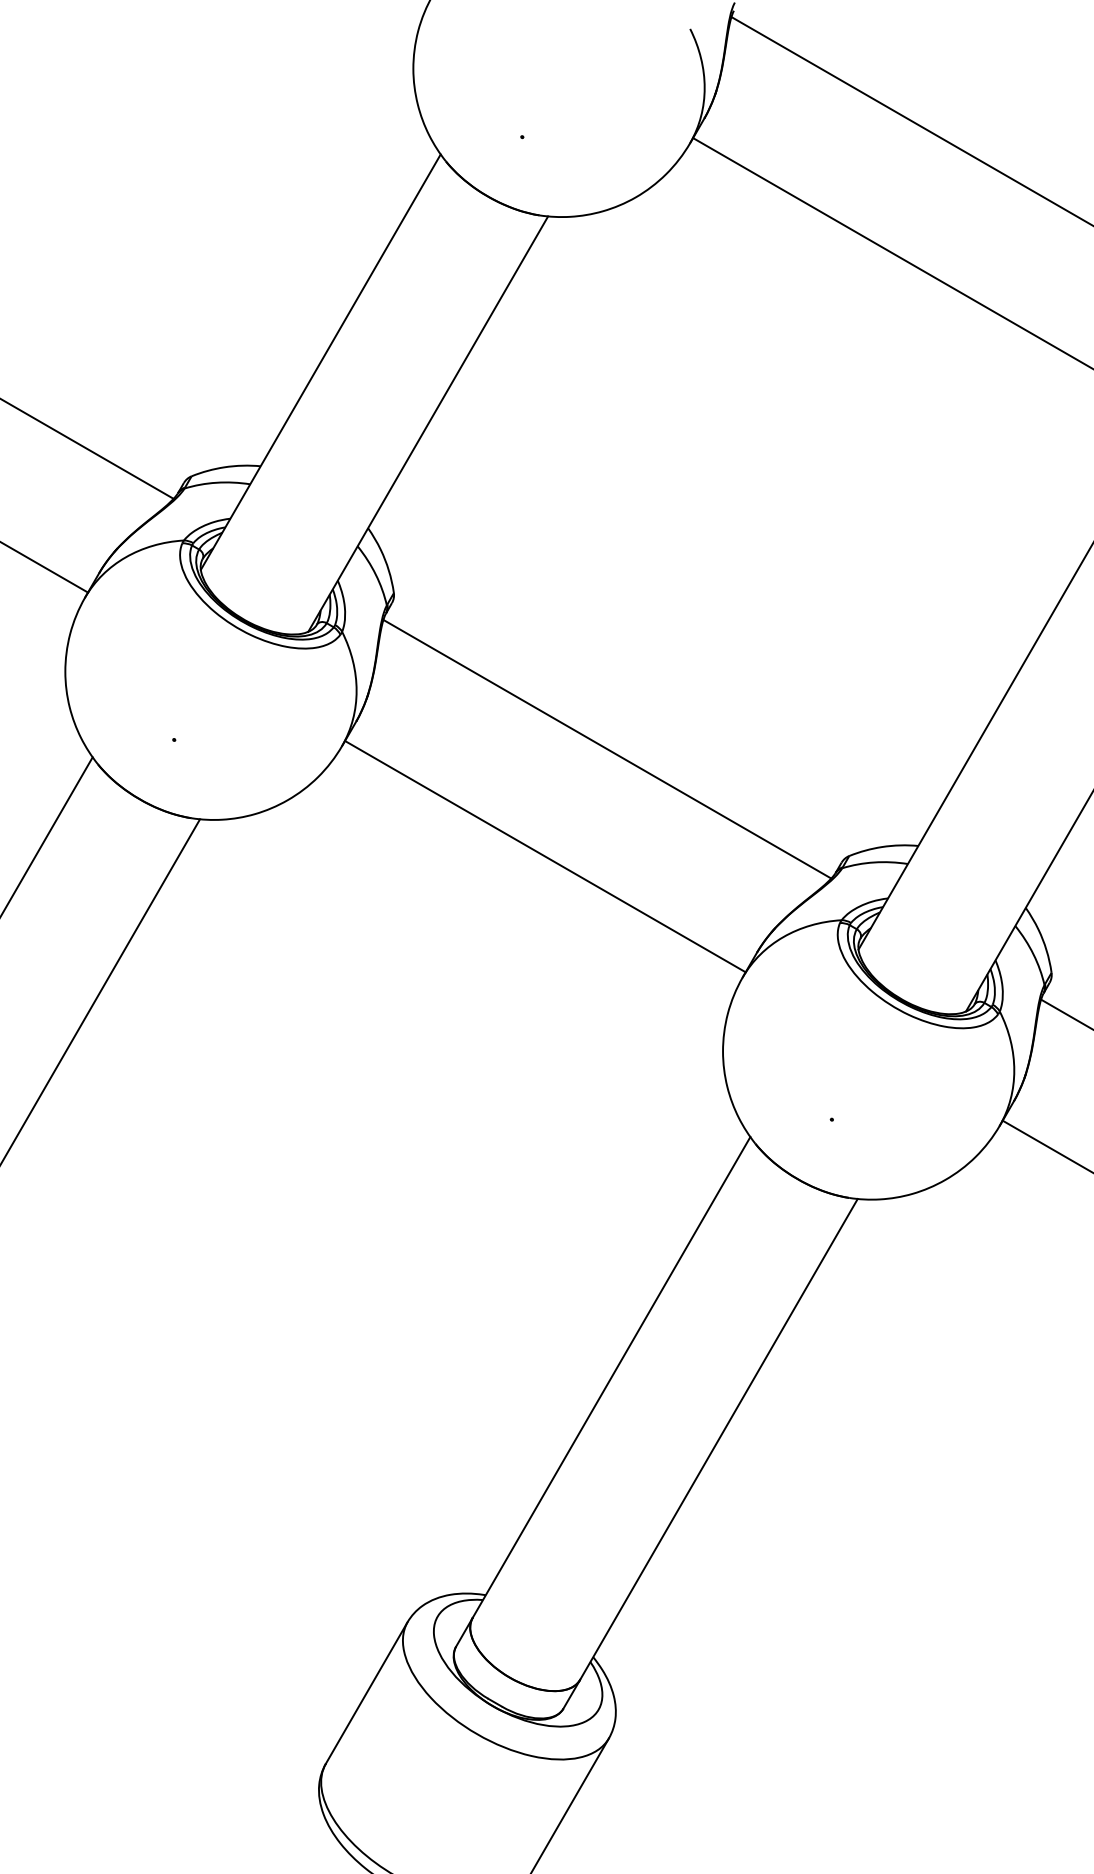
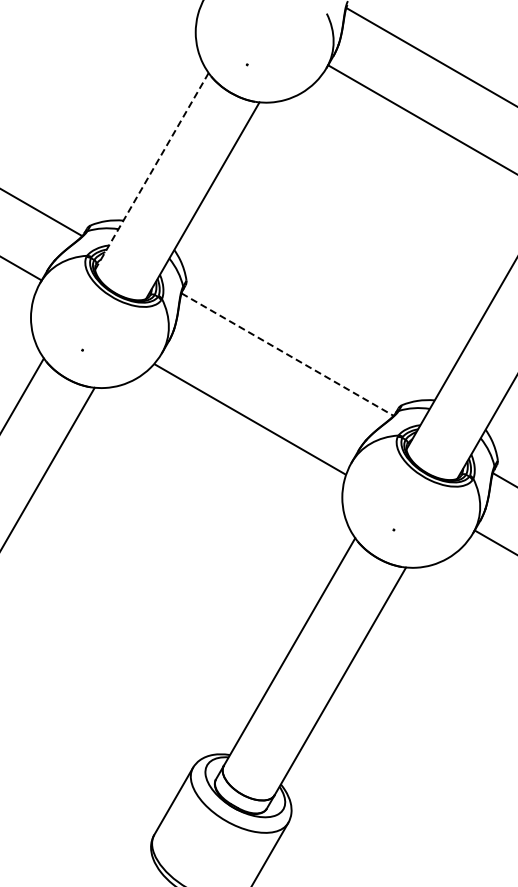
line: (319, 362) -> (151, 171), solid -> dashed
line: (609, 748) -> (288, 354), solid -> dashed
line: (545, 856) -> (250, 419), moved

